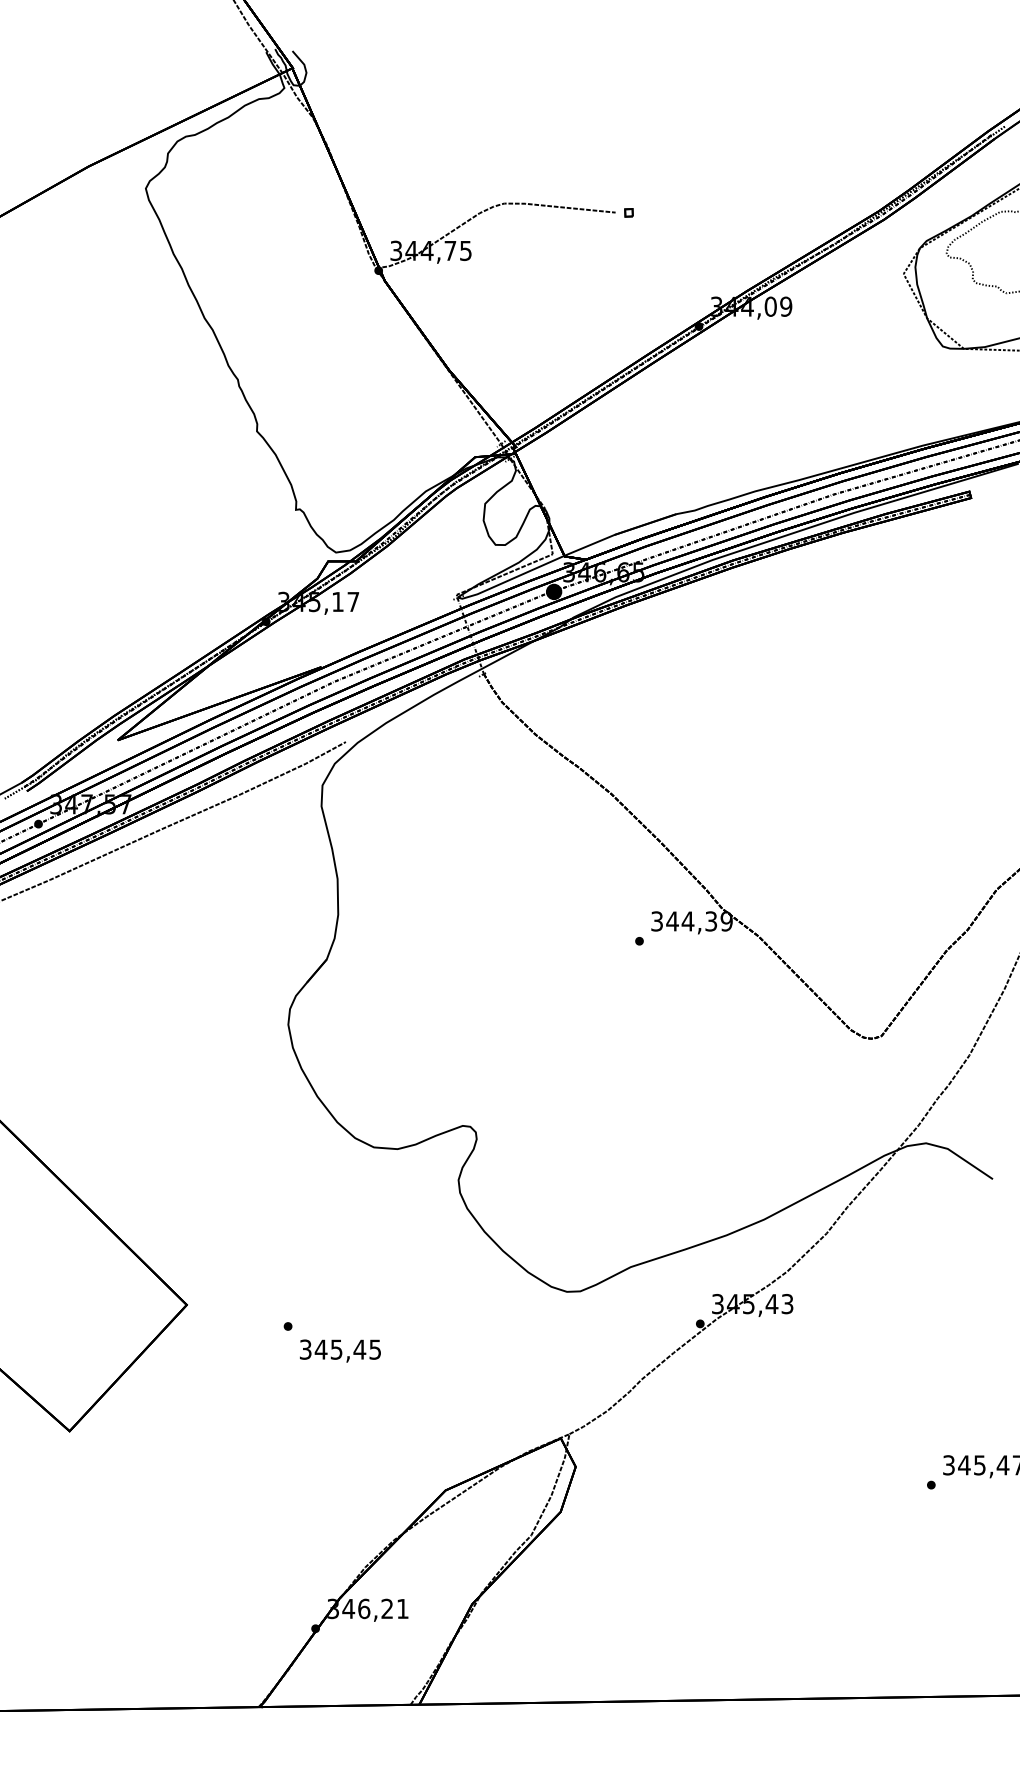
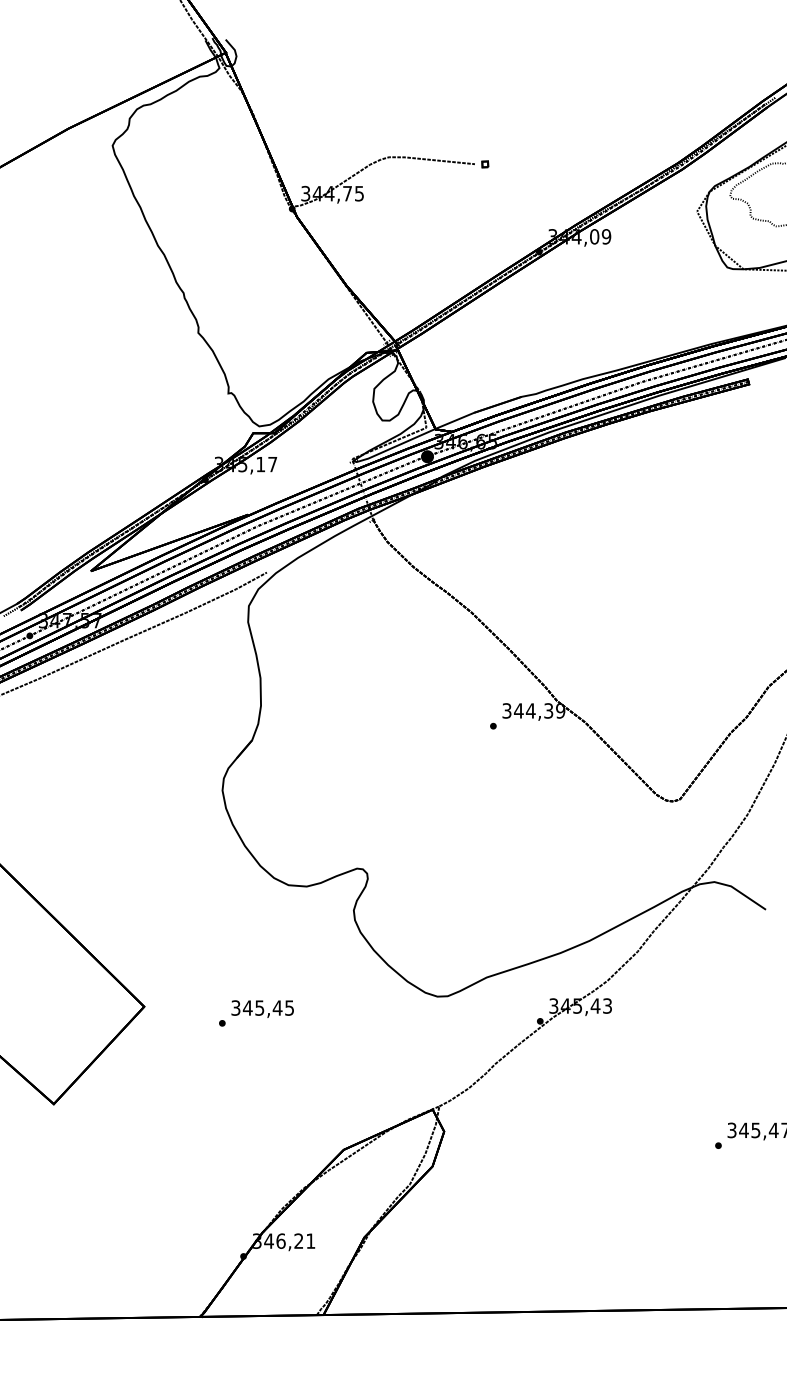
text: (340, 1350) -> (262, 1008), moved

